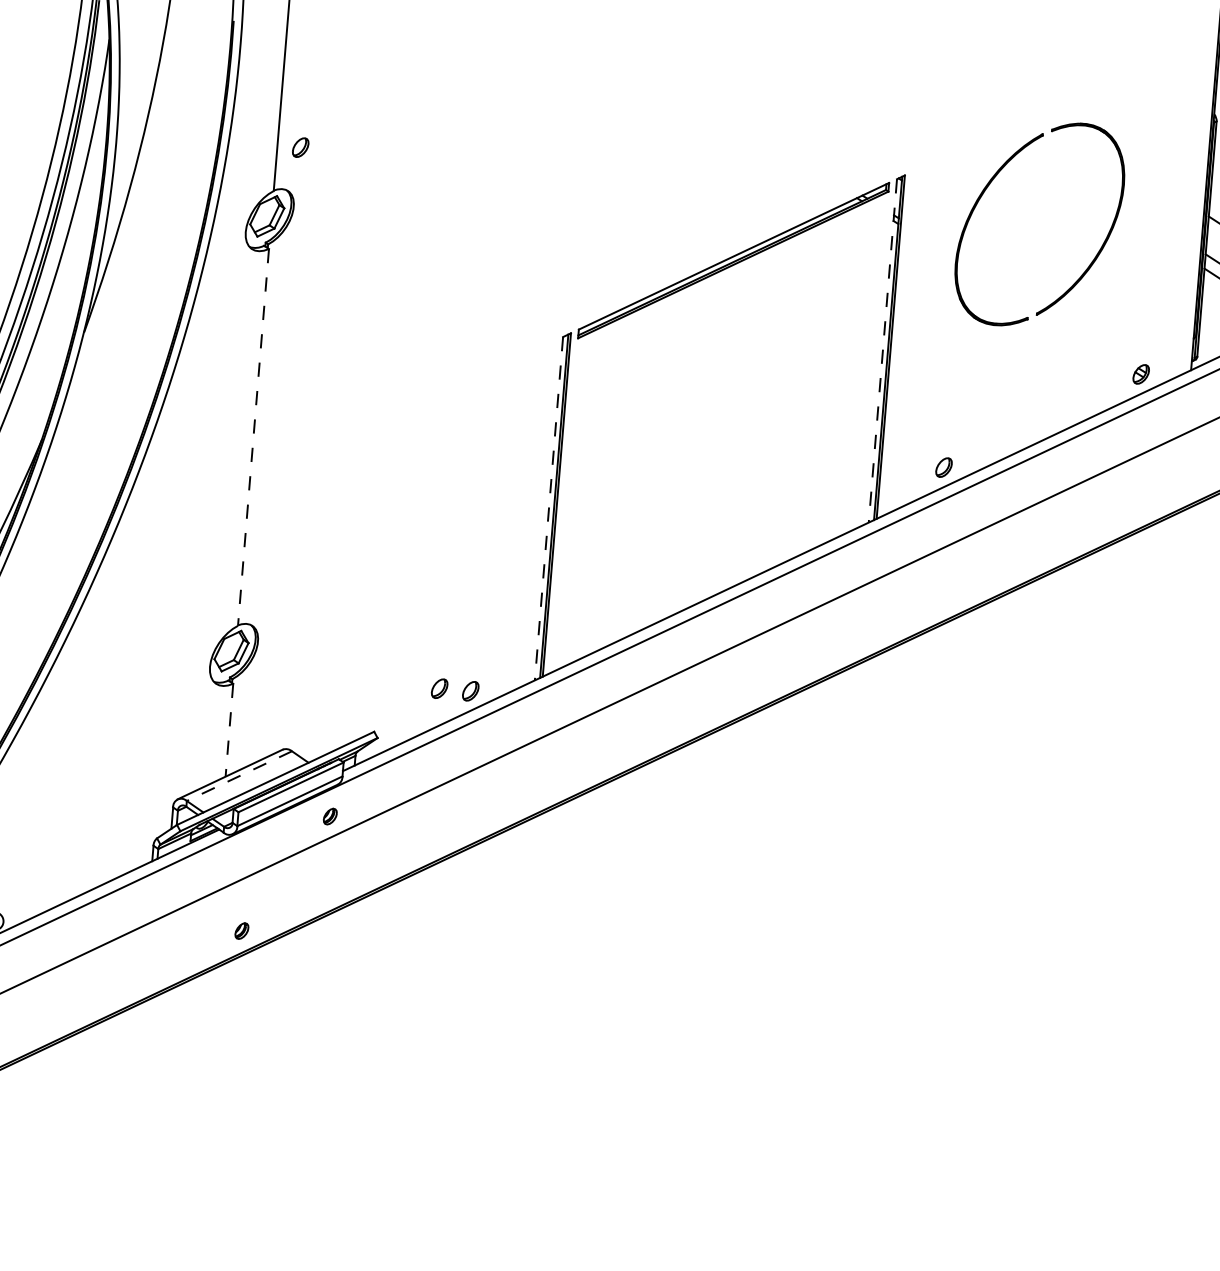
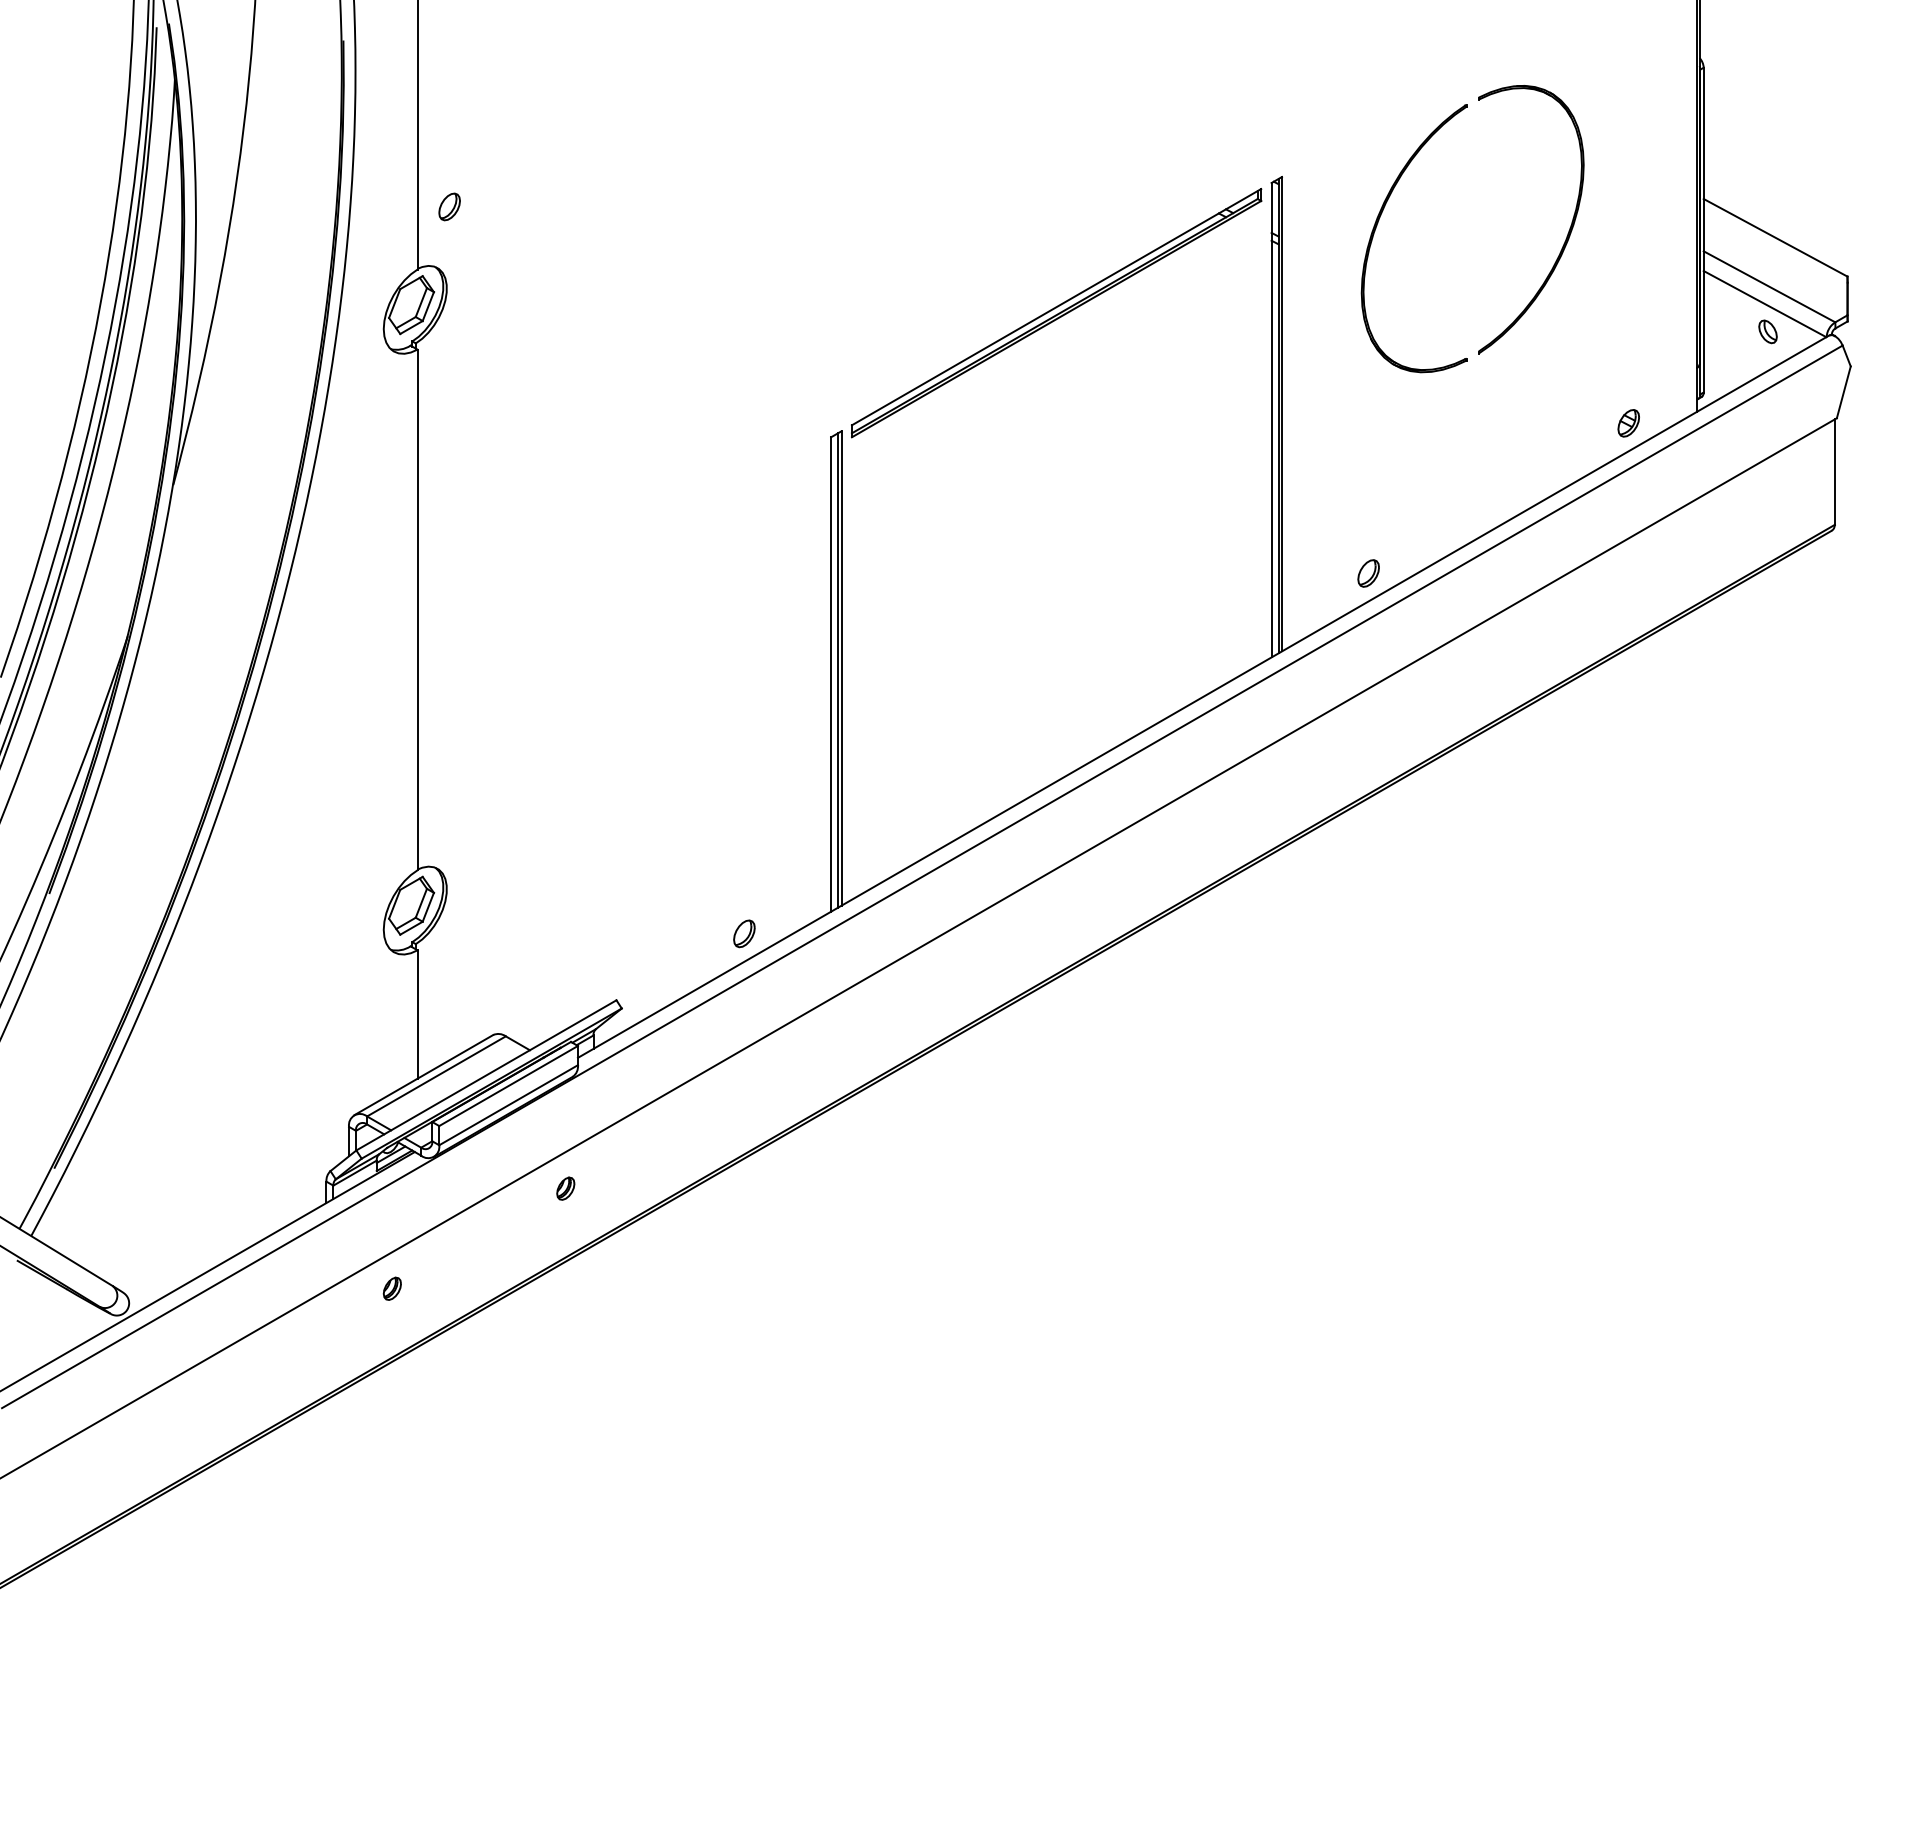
line: (882, 351) -> (1271, 420), dashed -> solid
line: (253, 437) -> (417, 610), dashed -> solid
line: (549, 508) -> (831, 674), dashed -> solid
part: (439, 688) -> (701, 933), removed
line: (229, 730) -> (417, 1015), dashed -> solid
line: (239, 776) -> (436, 1076), dashed -> solid
part: (330, 816) -> (565, 1188), moved
part: (241, 930) -> (391, 1288), moved

